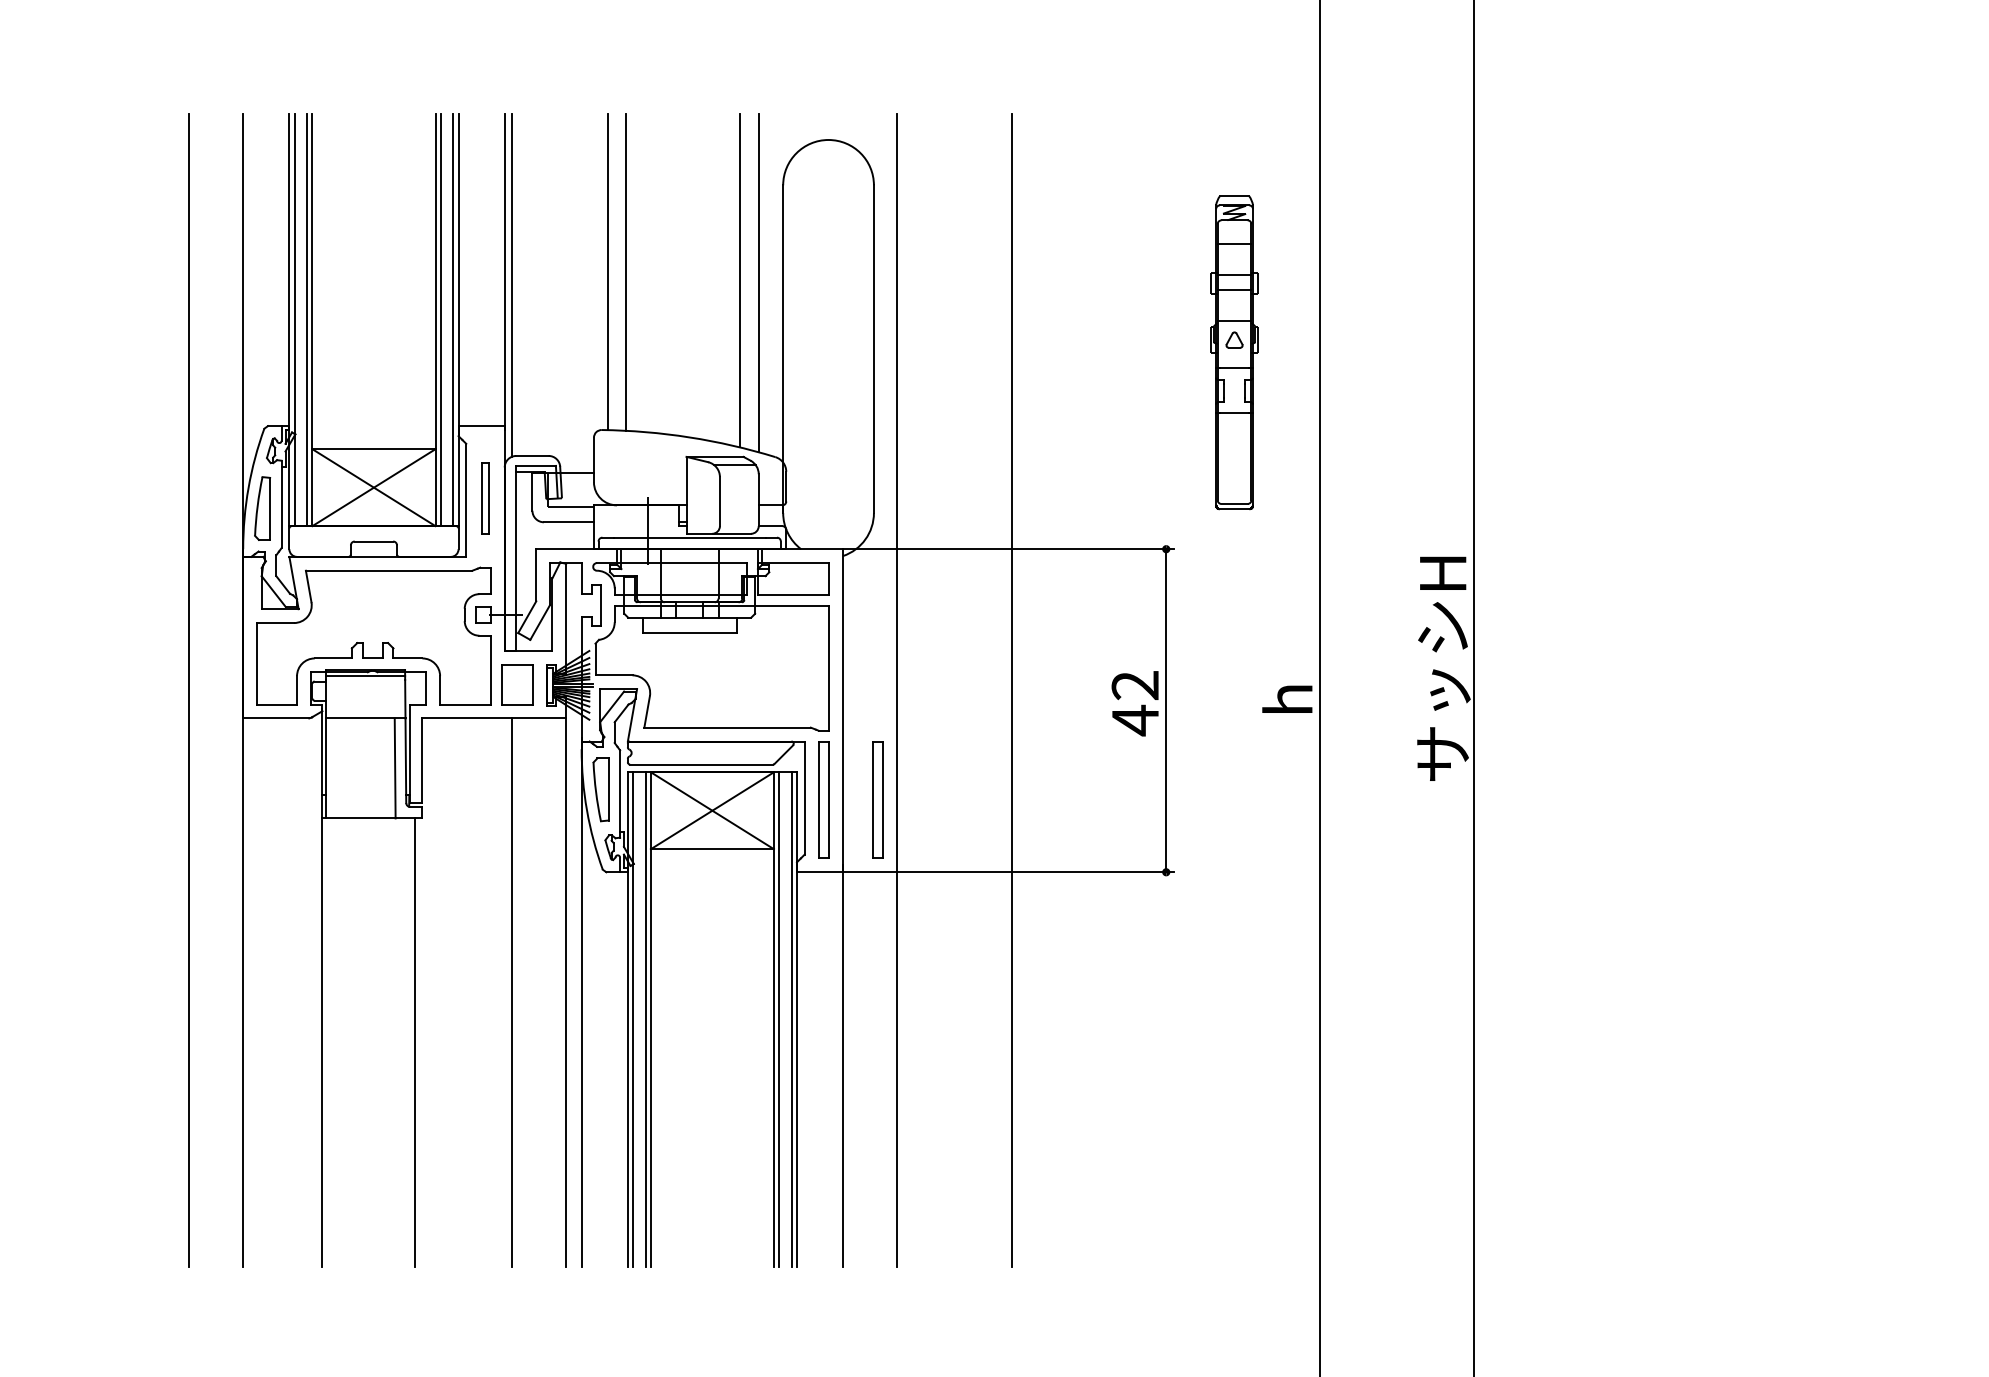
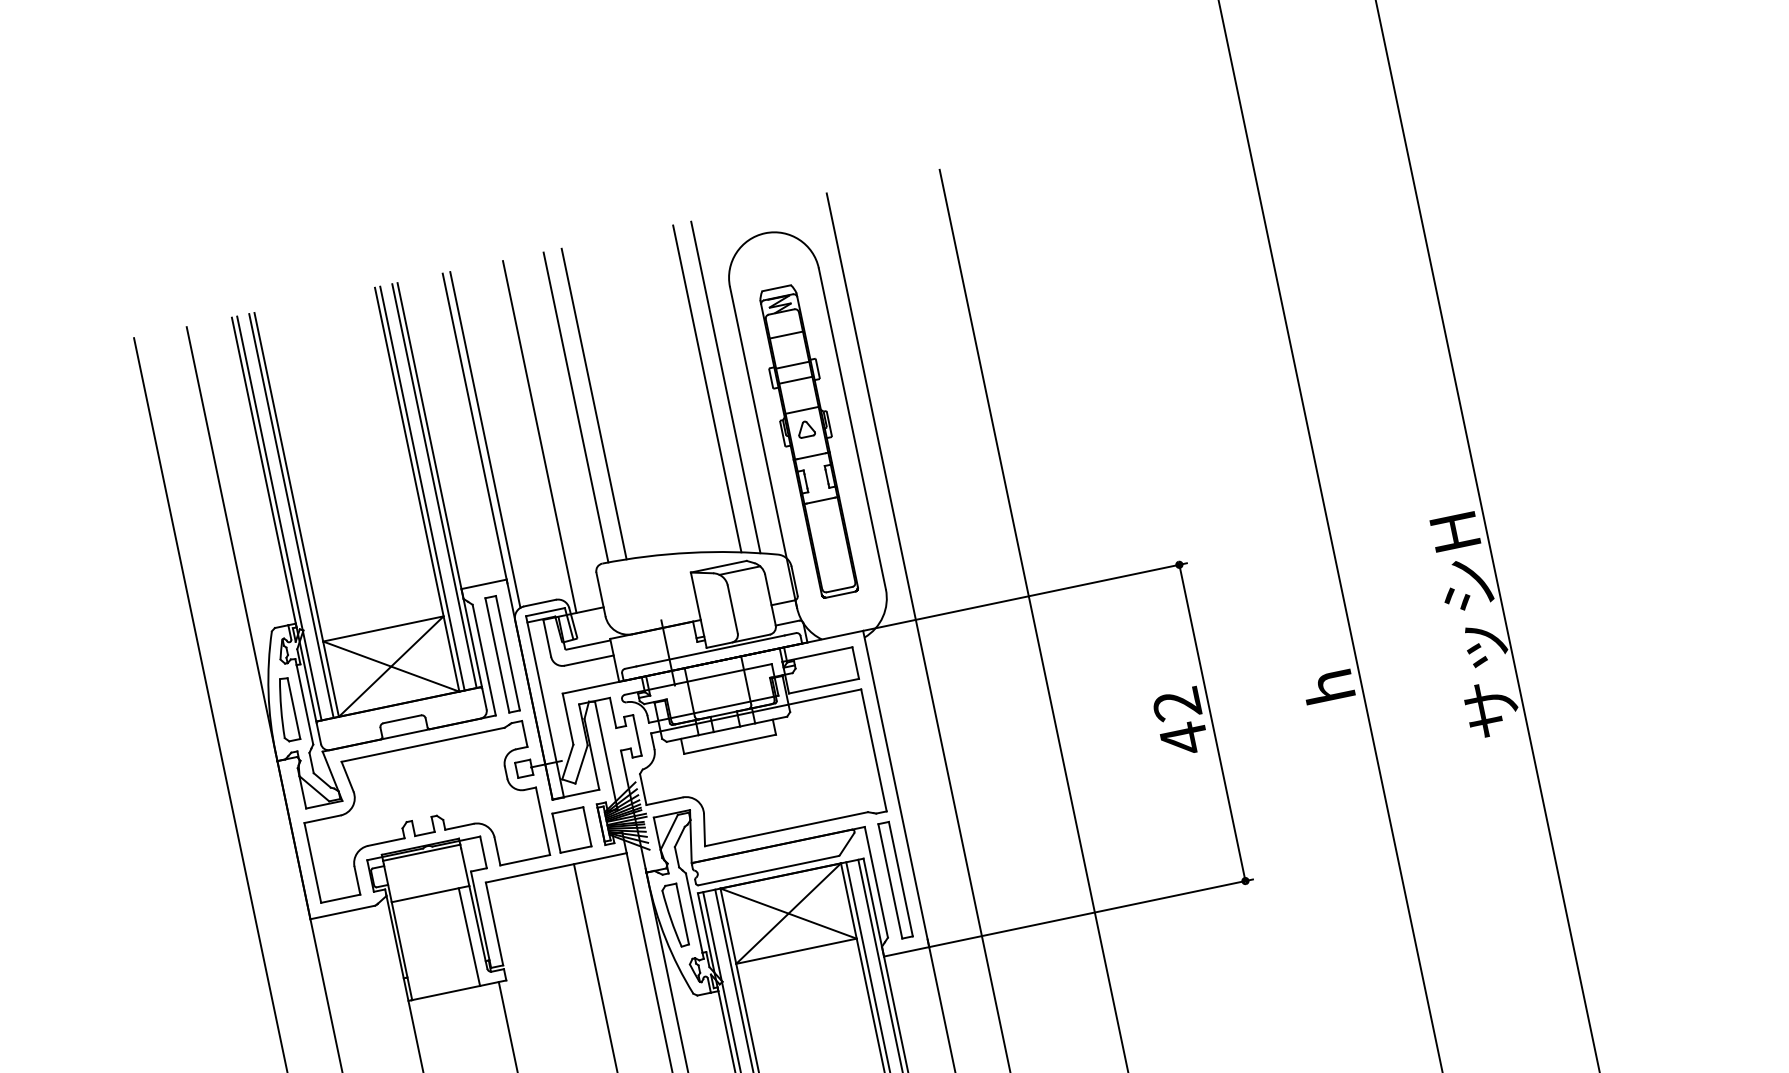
line: (566, 293) -> (540, 437), added
part: (1234, 352) -> (808, 441), moved
part: (485, 498) -> (502, 654), size x1.67
part: (877, 799) -> (947, 868), removed

